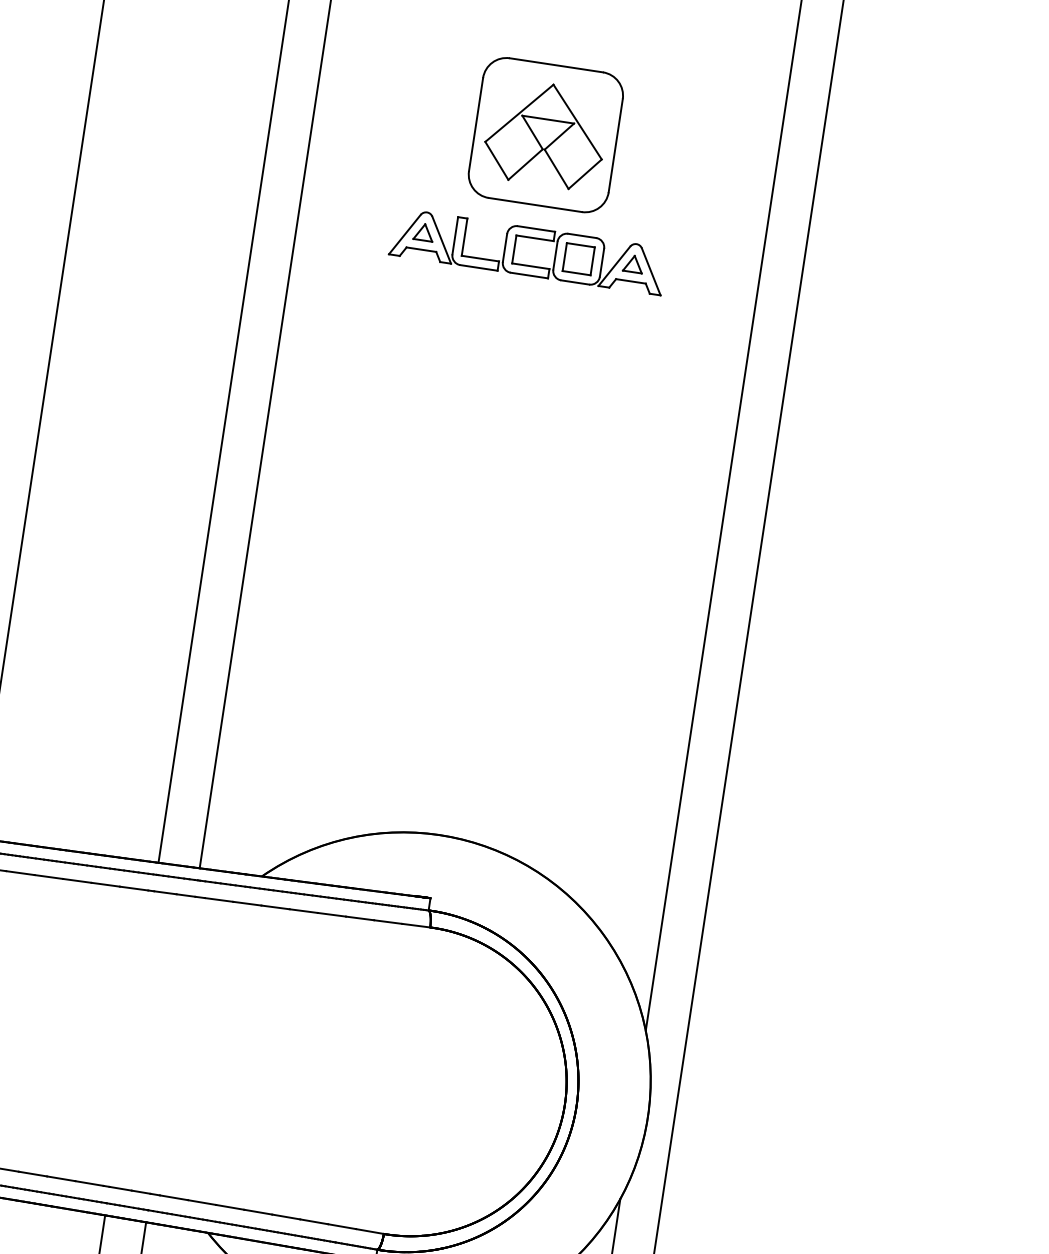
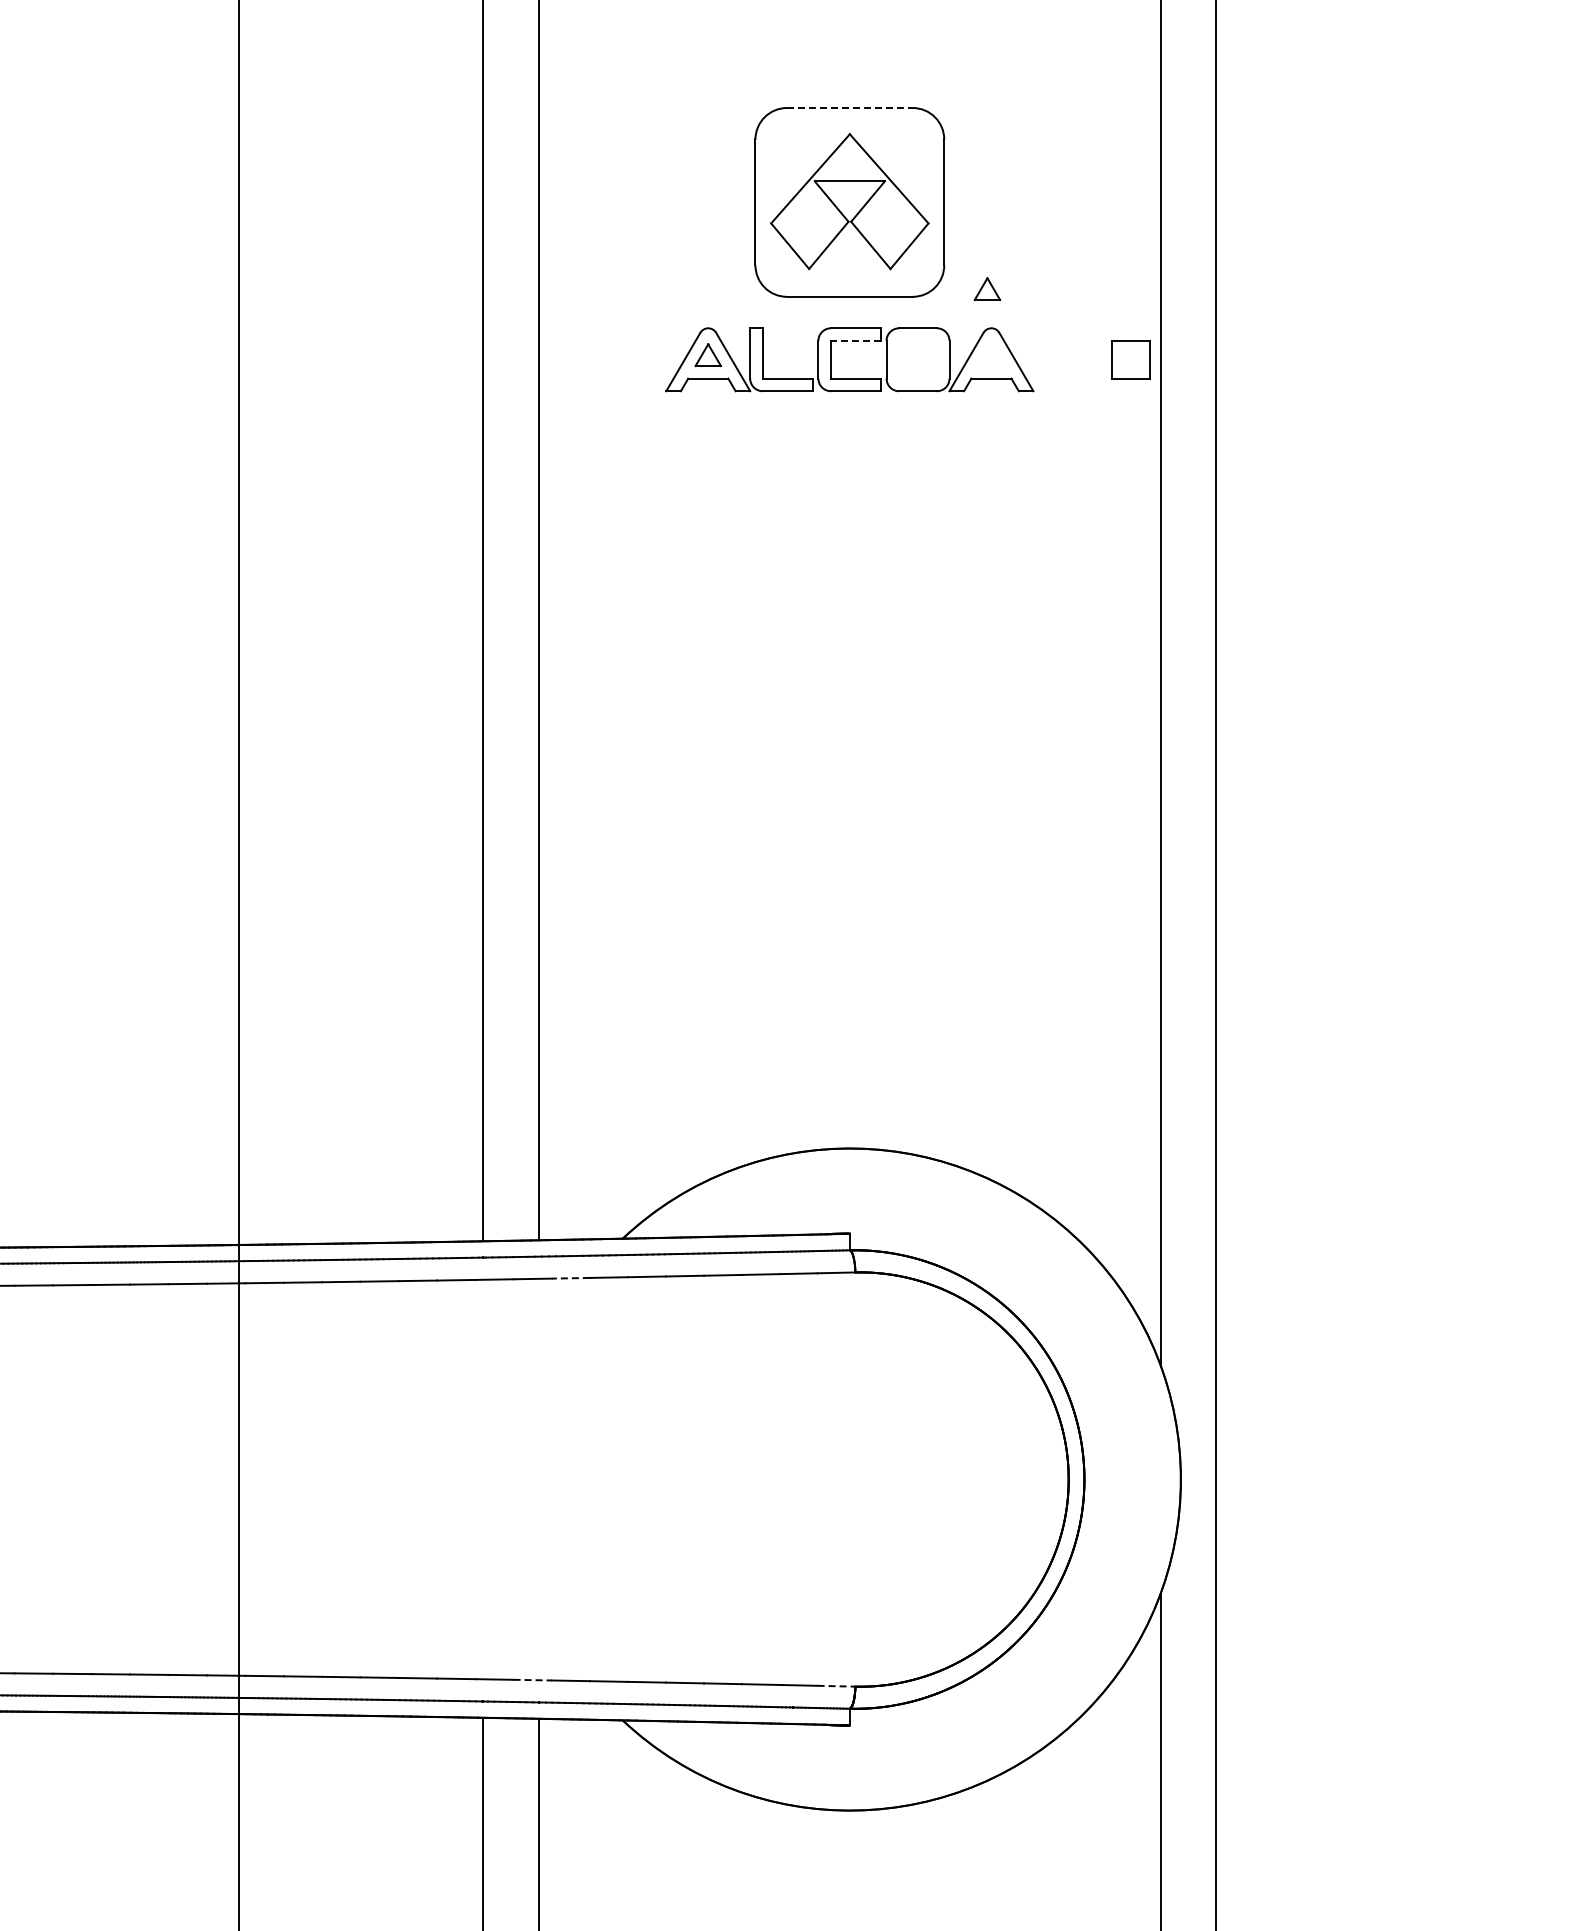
line: (556, 65) -> (849, 108), solid -> dashed
line: (534, 237) -> (855, 340), solid -> dashed
part: (578, 258) -> (1130, 359), moved
part: (633, 263) -> (987, 288), moved
line: (218, 900) -> (570, 1278), solid -> dashed
line: (146, 1193) -> (533, 1680), solid -> dashed
line: (369, 1231) -> (836, 1686), solid -> dashed

